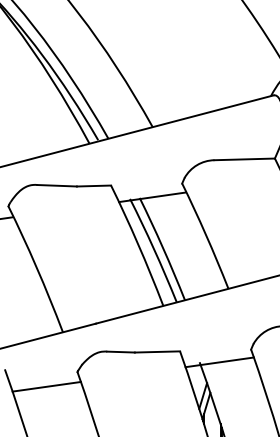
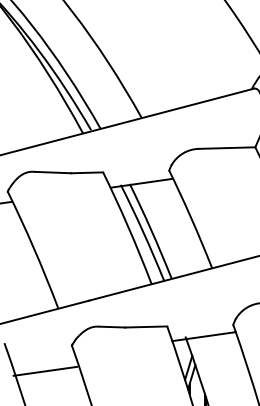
line: (46, 385) -> (45, 370), moved

